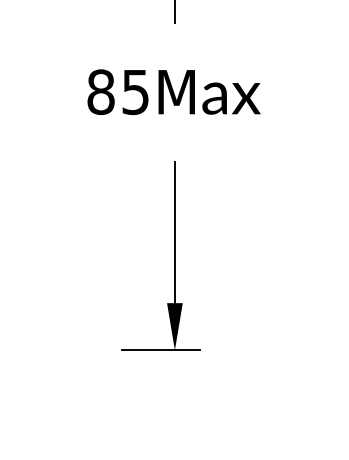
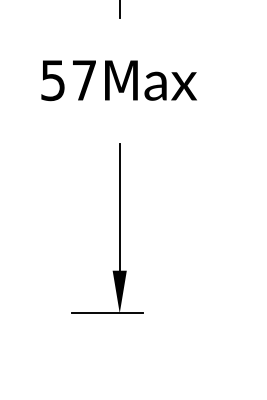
text: (117, 92) -> (67, 80), 85M -> 57M

